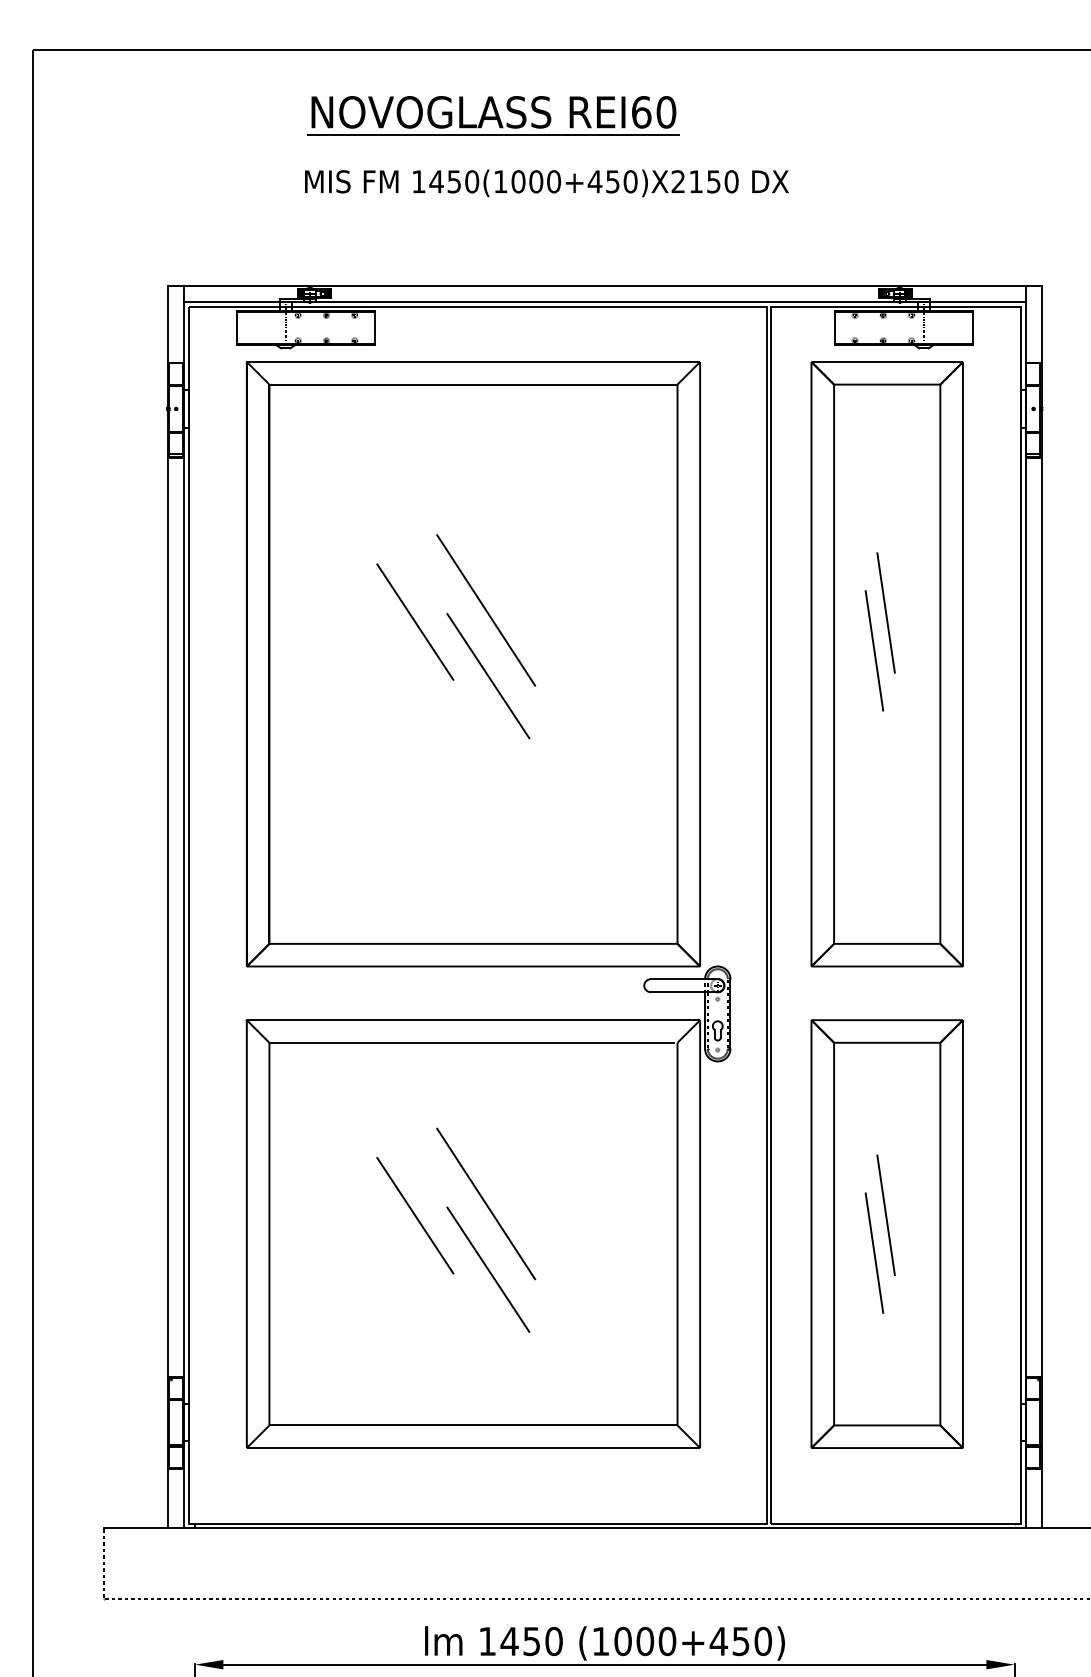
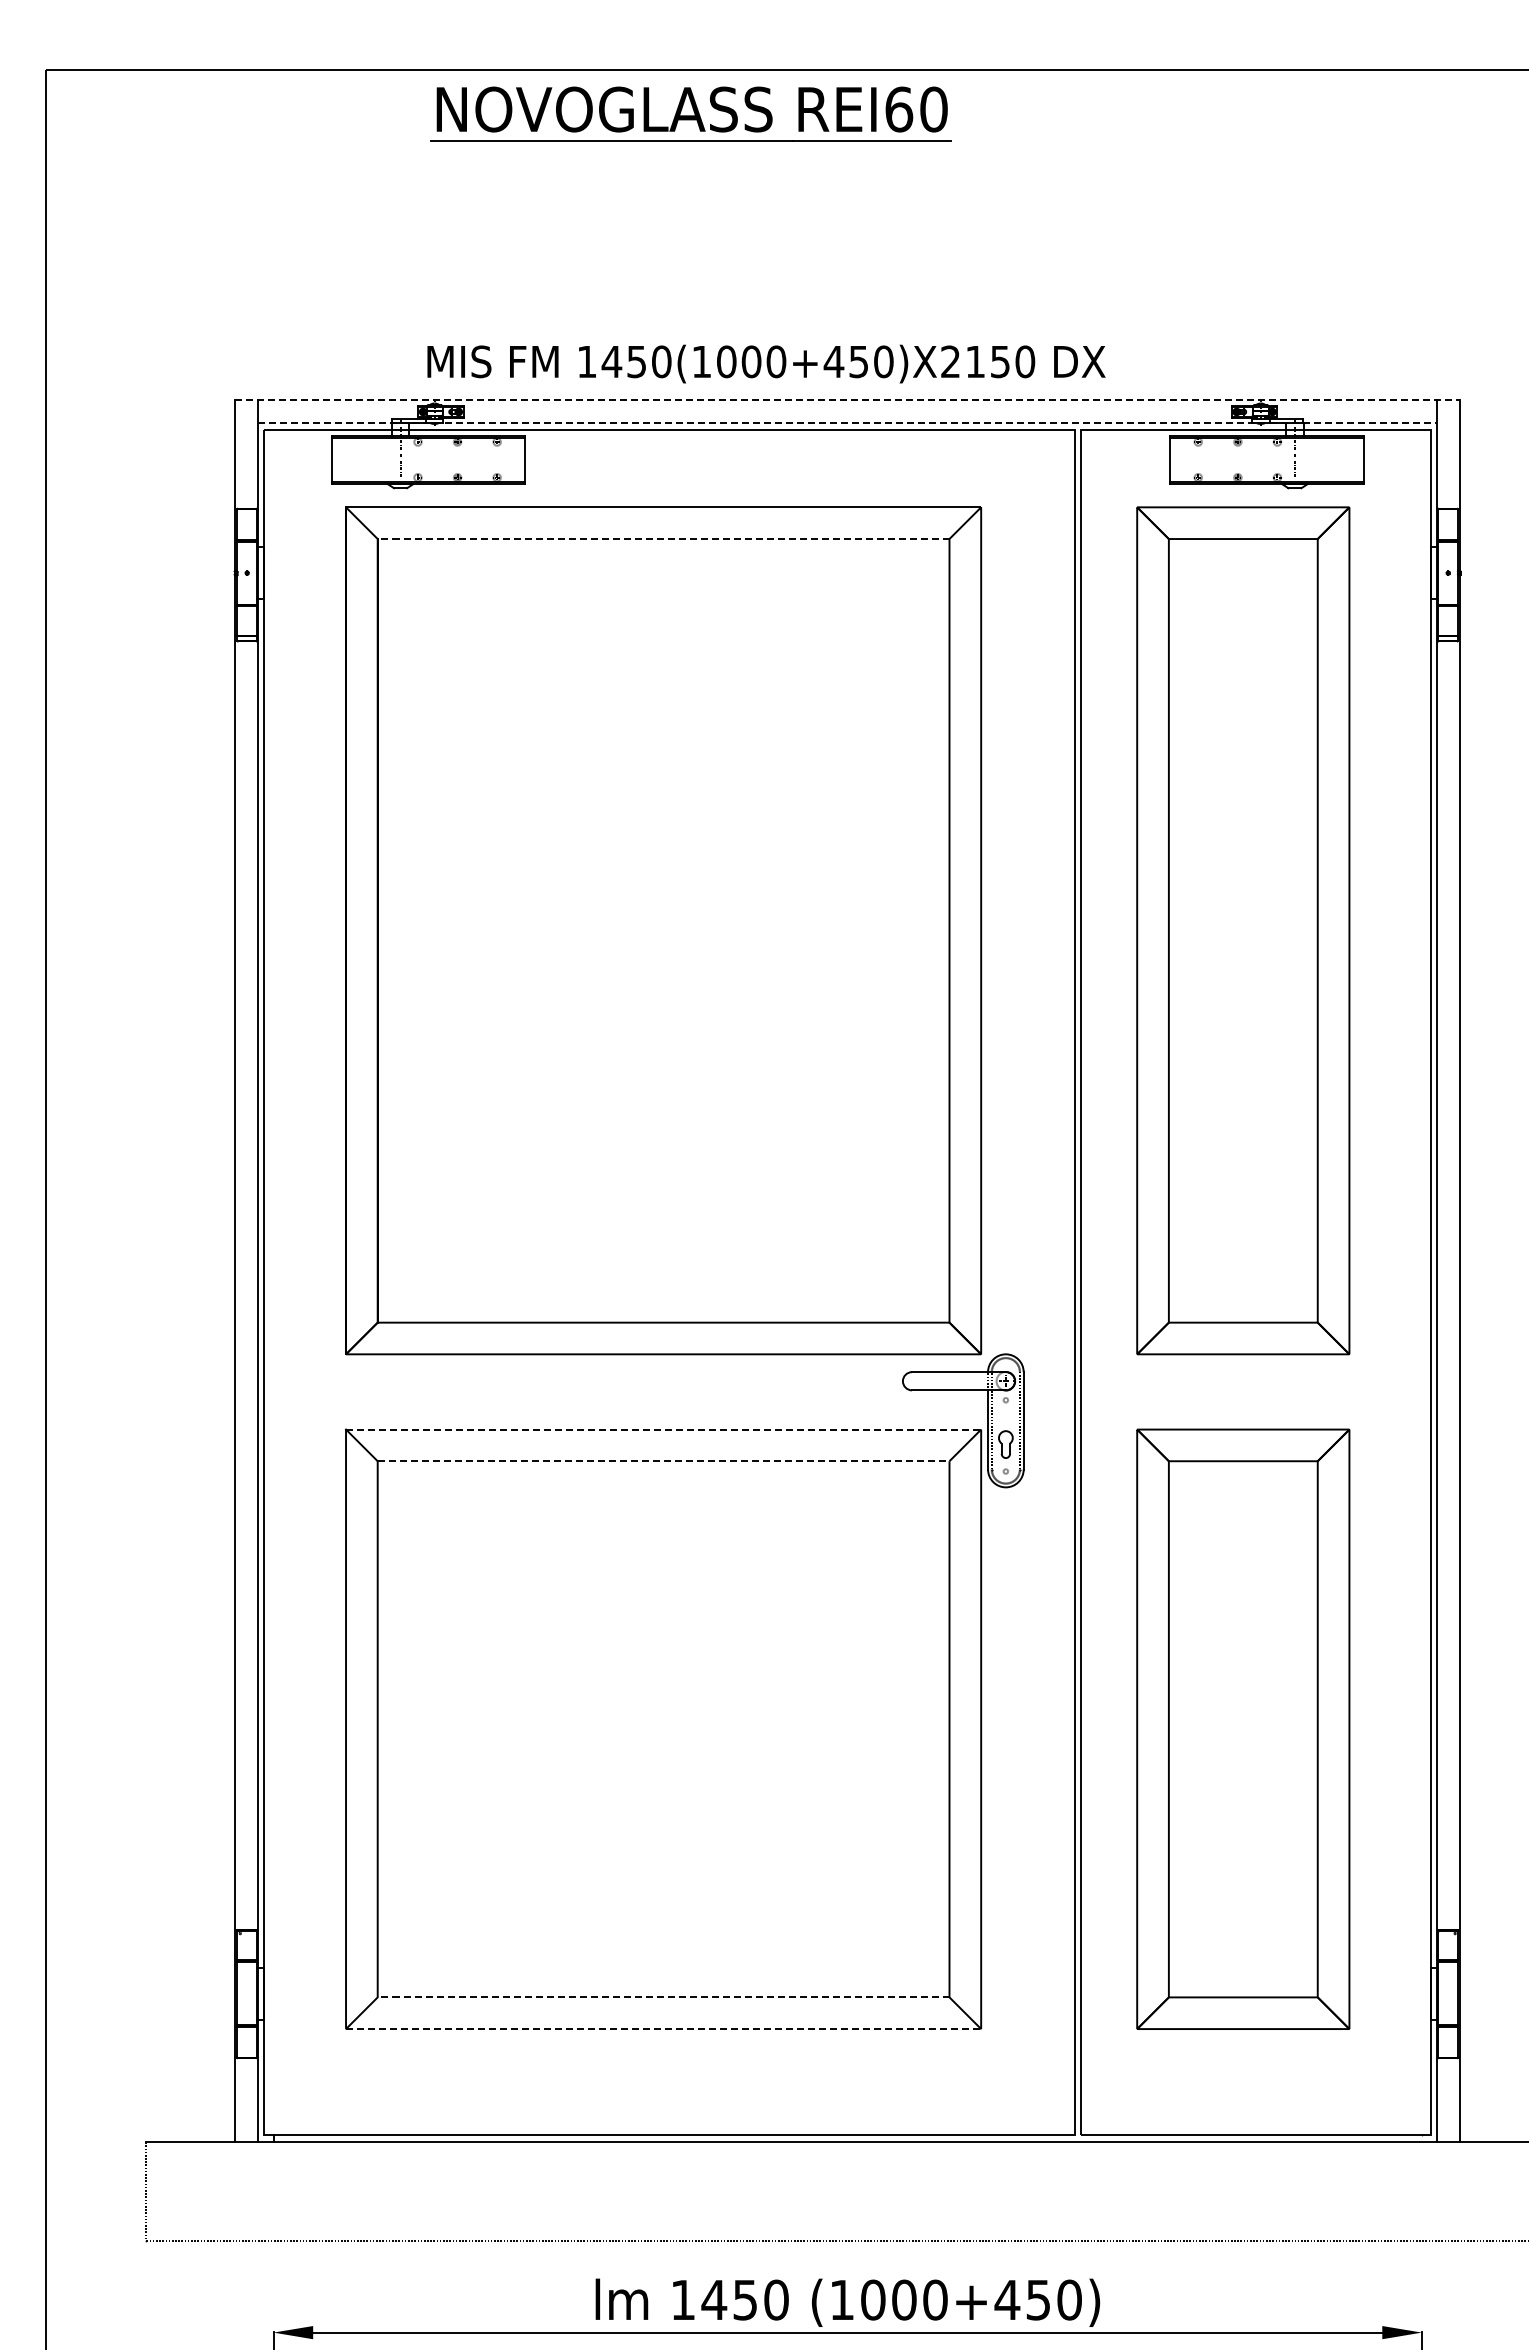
part: (492, 115) -> (690, 113), moved
text: (546, 182) -> (766, 363), moved
line: (604, 285) -> (847, 400), solid -> dashed
line: (604, 302) -> (847, 423), solid -> dashed
line: (473, 384) -> (663, 539), solid -> dashed
line: (485, 610) -> (680, 855), removed
line: (885, 612) -> (1241, 858), removed
line: (414, 621) -> (581, 871), removed
line: (874, 650) -> (1225, 911), removed
line: (488, 676) -> (684, 947), removed
line: (473, 1020) -> (663, 1429), solid -> dashed
line: (471, 1042) -> (661, 1461), solid -> dashed
line: (485, 1203) -> (680, 1686), removed
line: (885, 1214) -> (1241, 1702), removed
line: (414, 1215) -> (581, 1703), removed
line: (874, 1252) -> (1225, 1755), removed
line: (488, 1269) -> (684, 1779), removed
line: (473, 1425) -> (663, 1997), solid -> dashed
line: (473, 1448) -> (663, 2029), solid -> dashed

